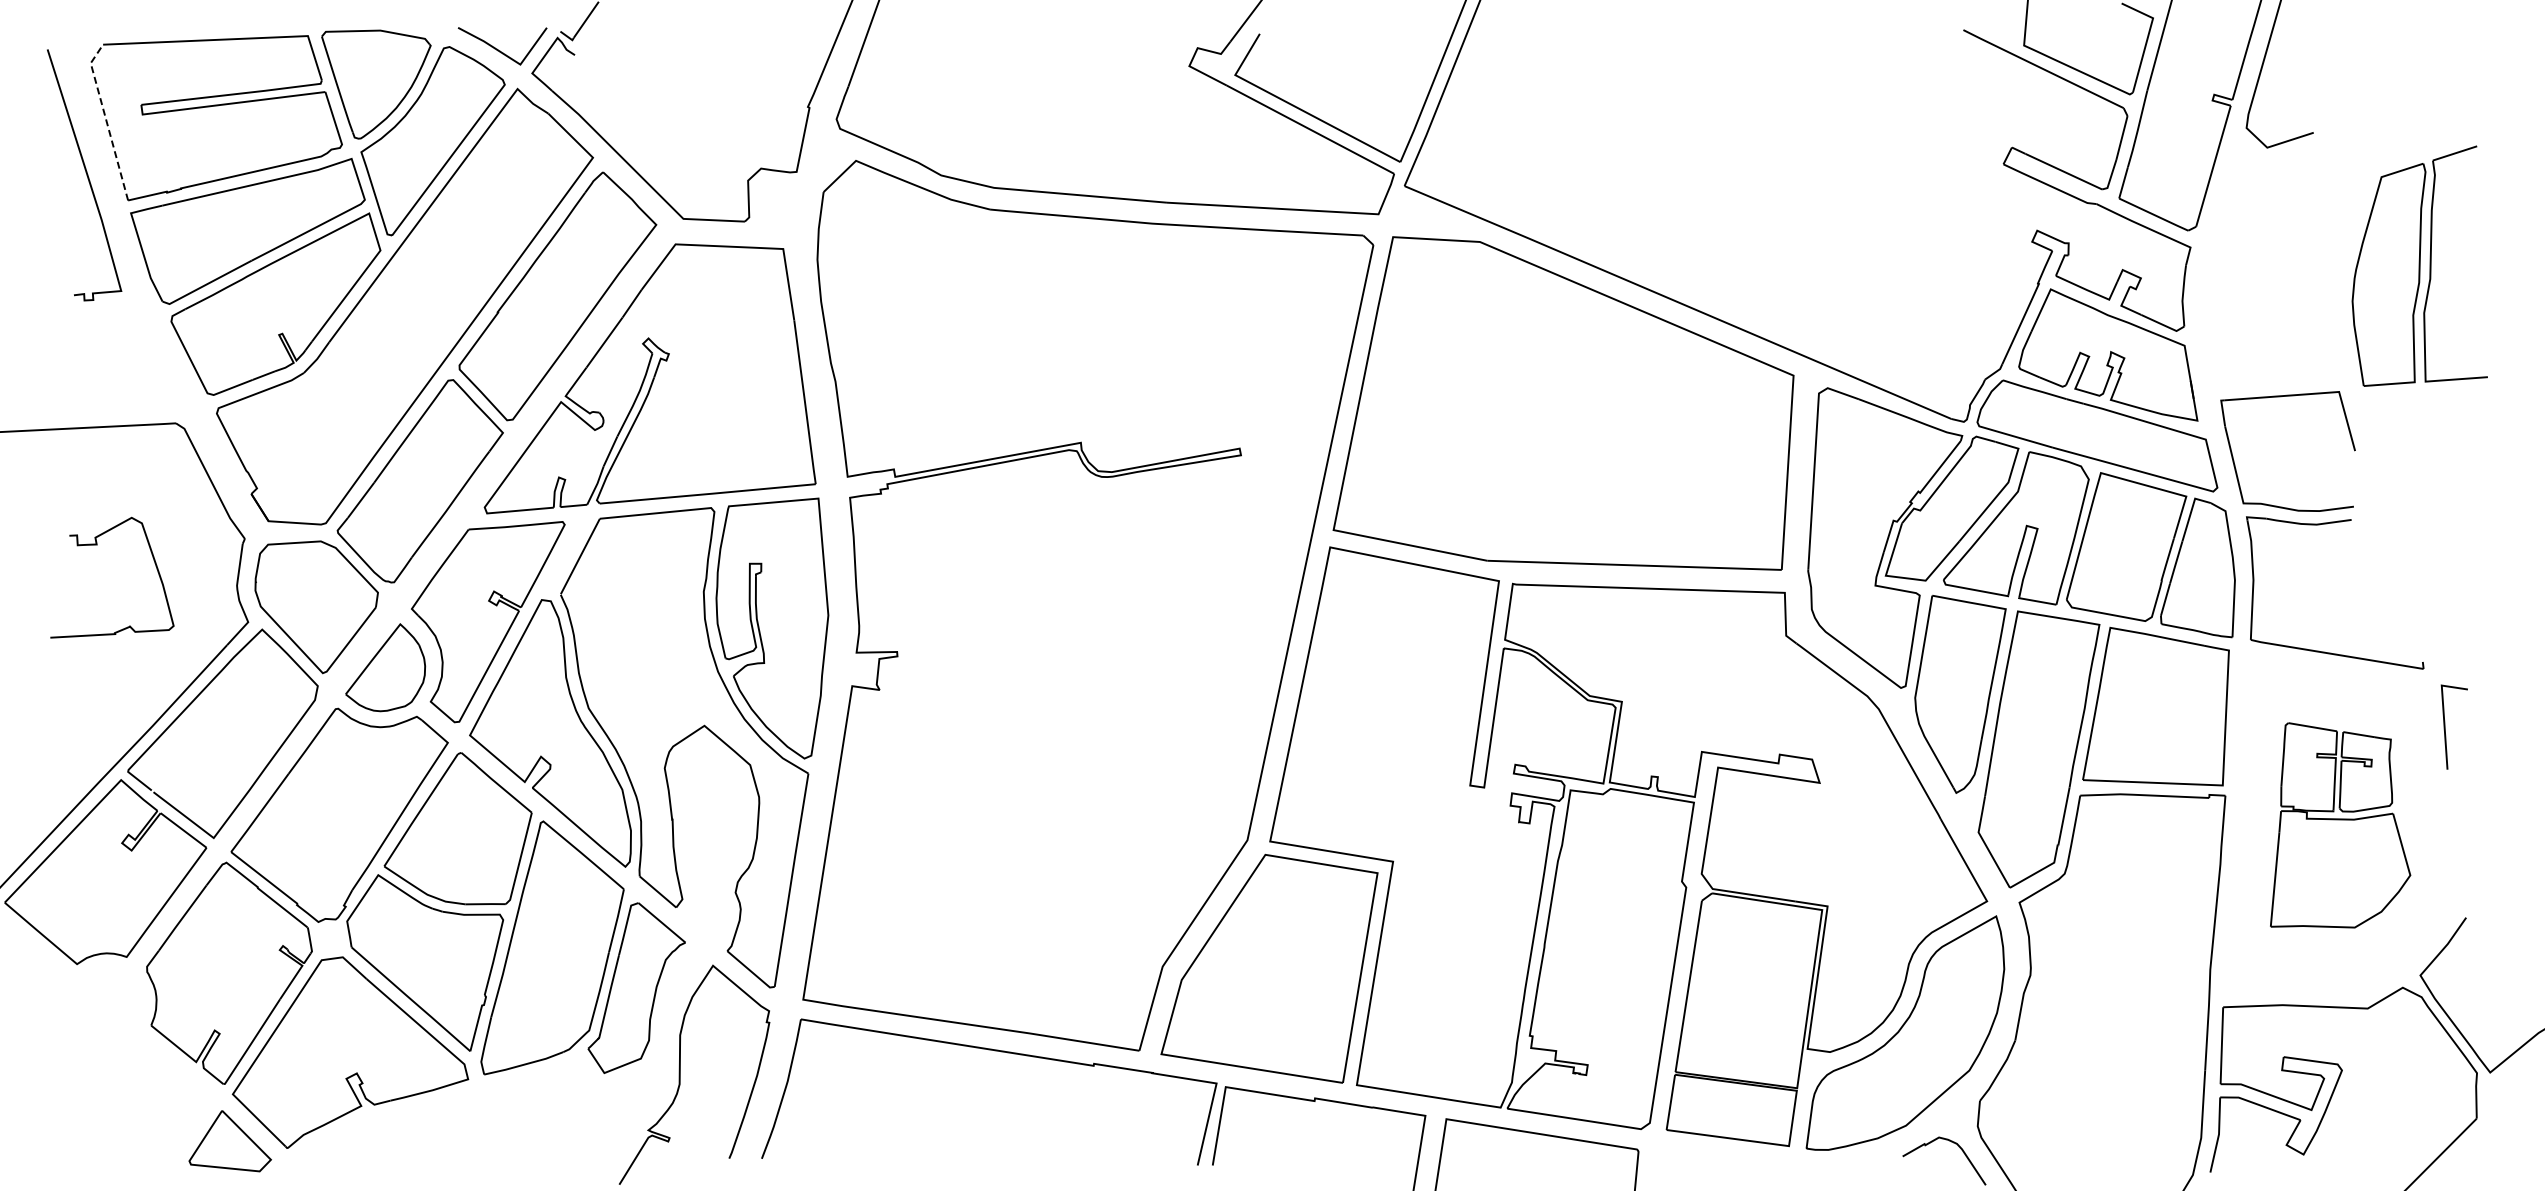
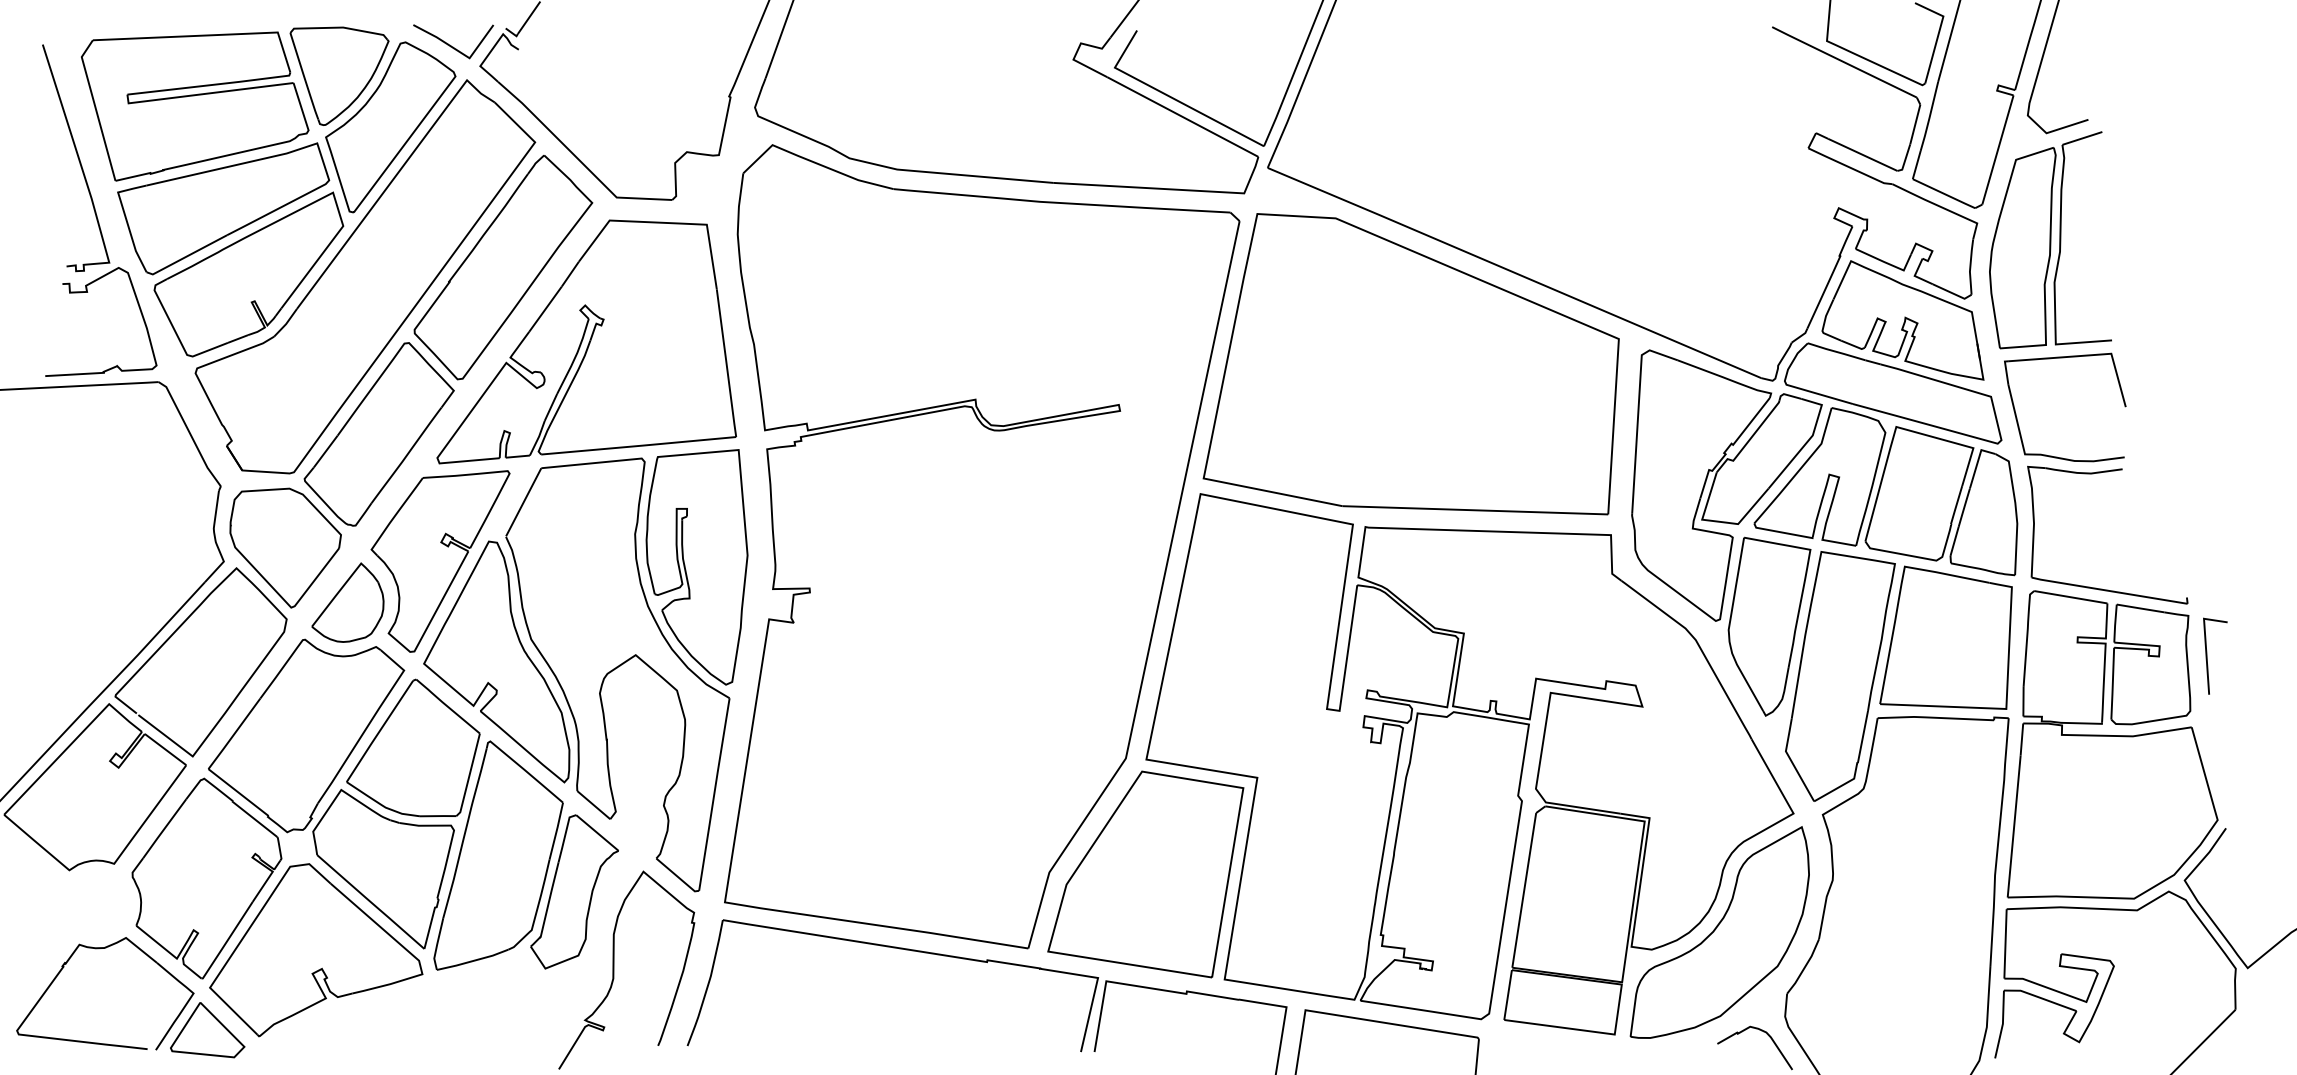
line: (106, 119) -> (95, 107), dashed -> solid
part: (2419, 265) -> (2050, 239), moved
curve: (97, 545) -> (87, 292), moved
part: (2340, 825) -> (2112, 745), size x1.67
part: (115, 1051) -> (104, 949), added

